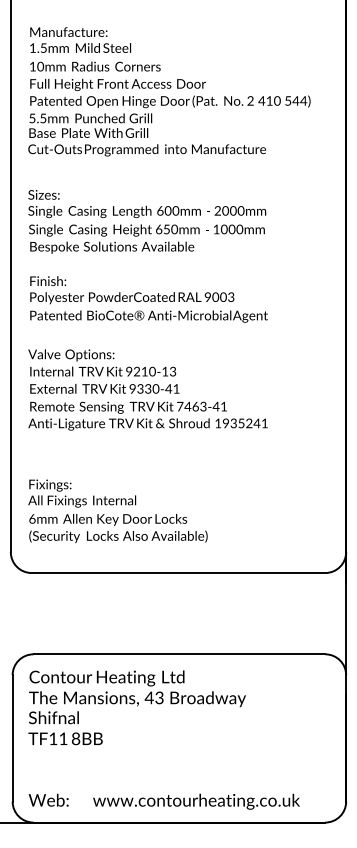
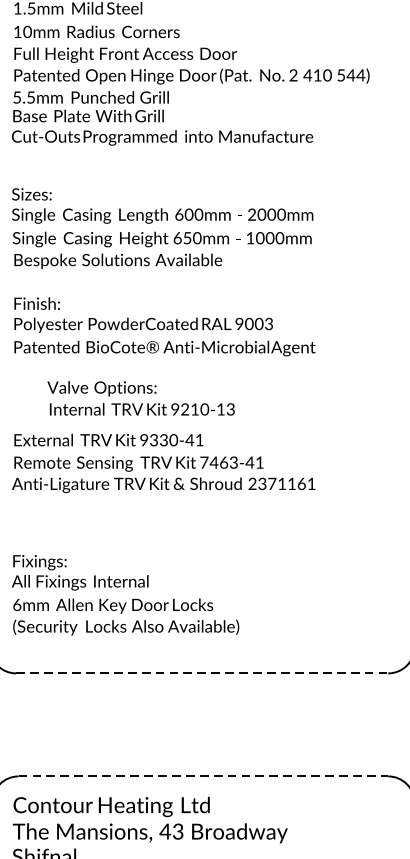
text: (102, 362) -> (141, 397), moved
text: (237, 423) -> (276, 483), 1935241 -> 2371161
line: (178, 573) -> (202, 674), solid -> dashed
line: (179, 654) -> (203, 776), solid -> dashed

